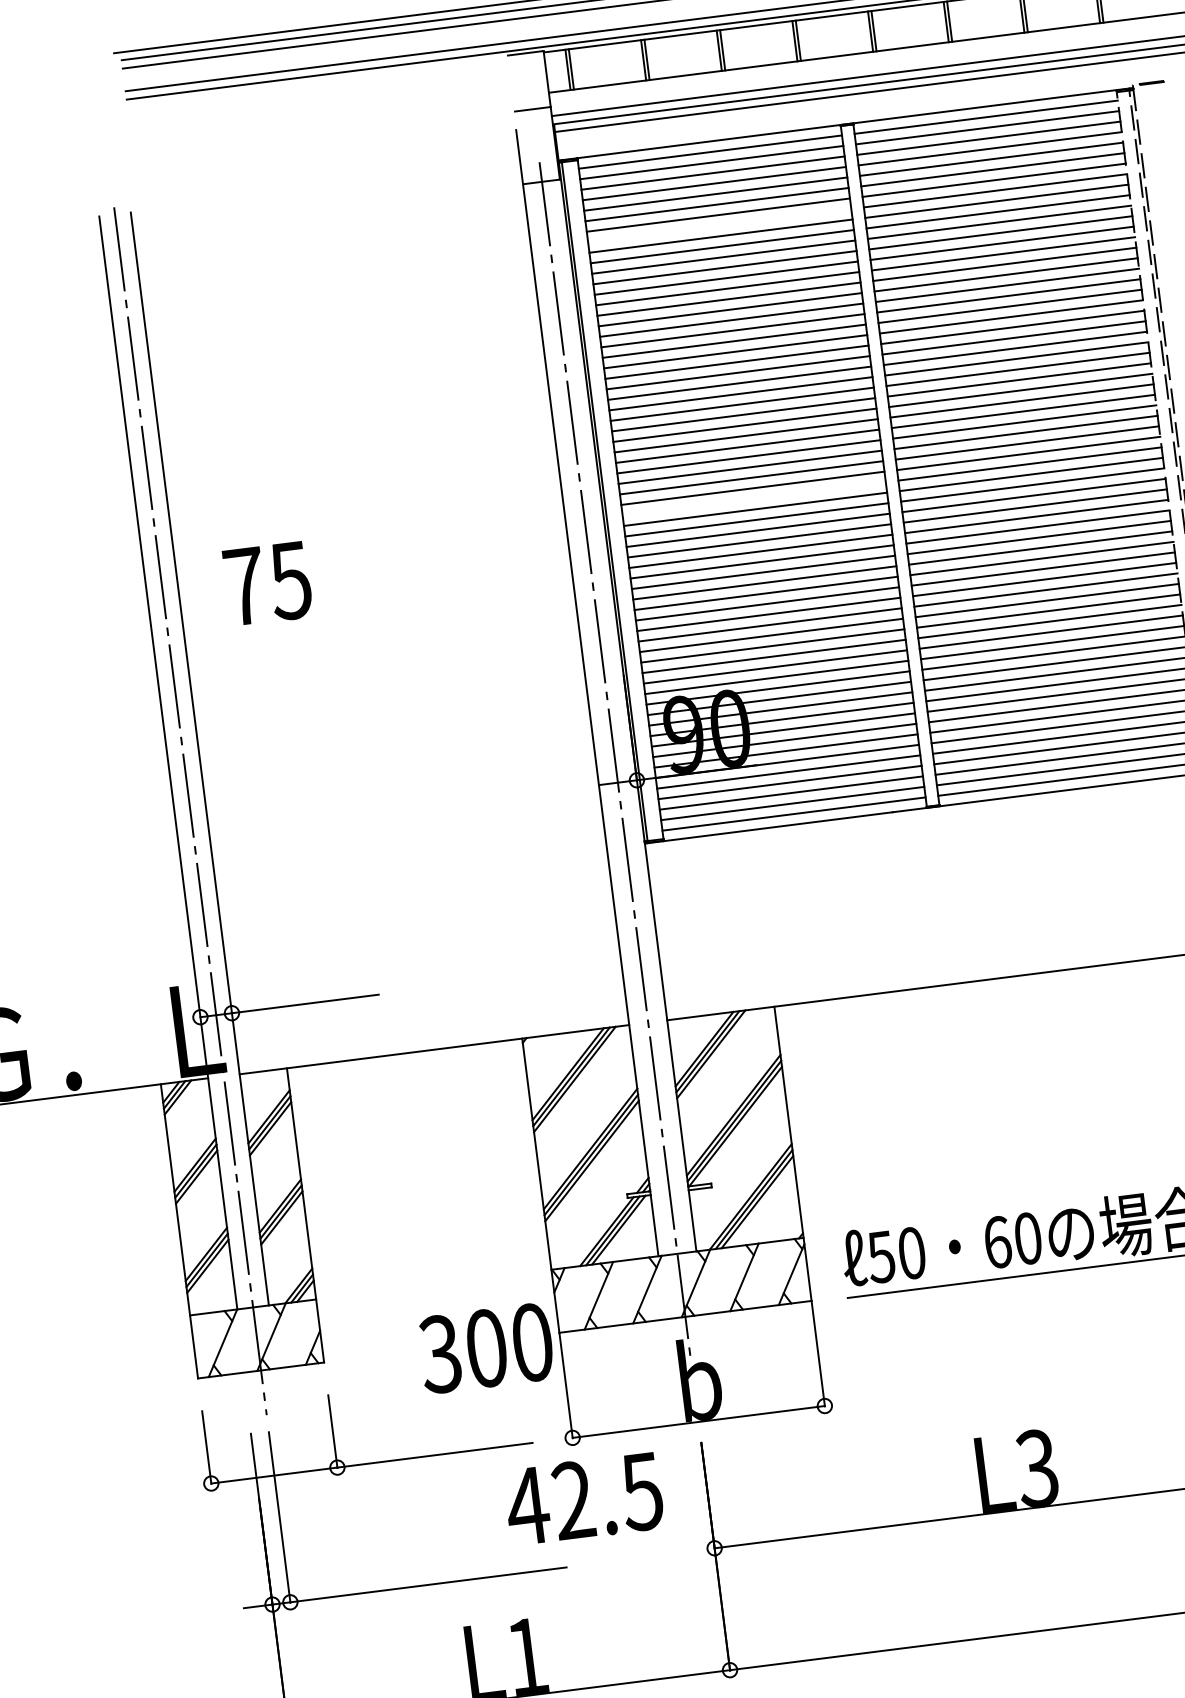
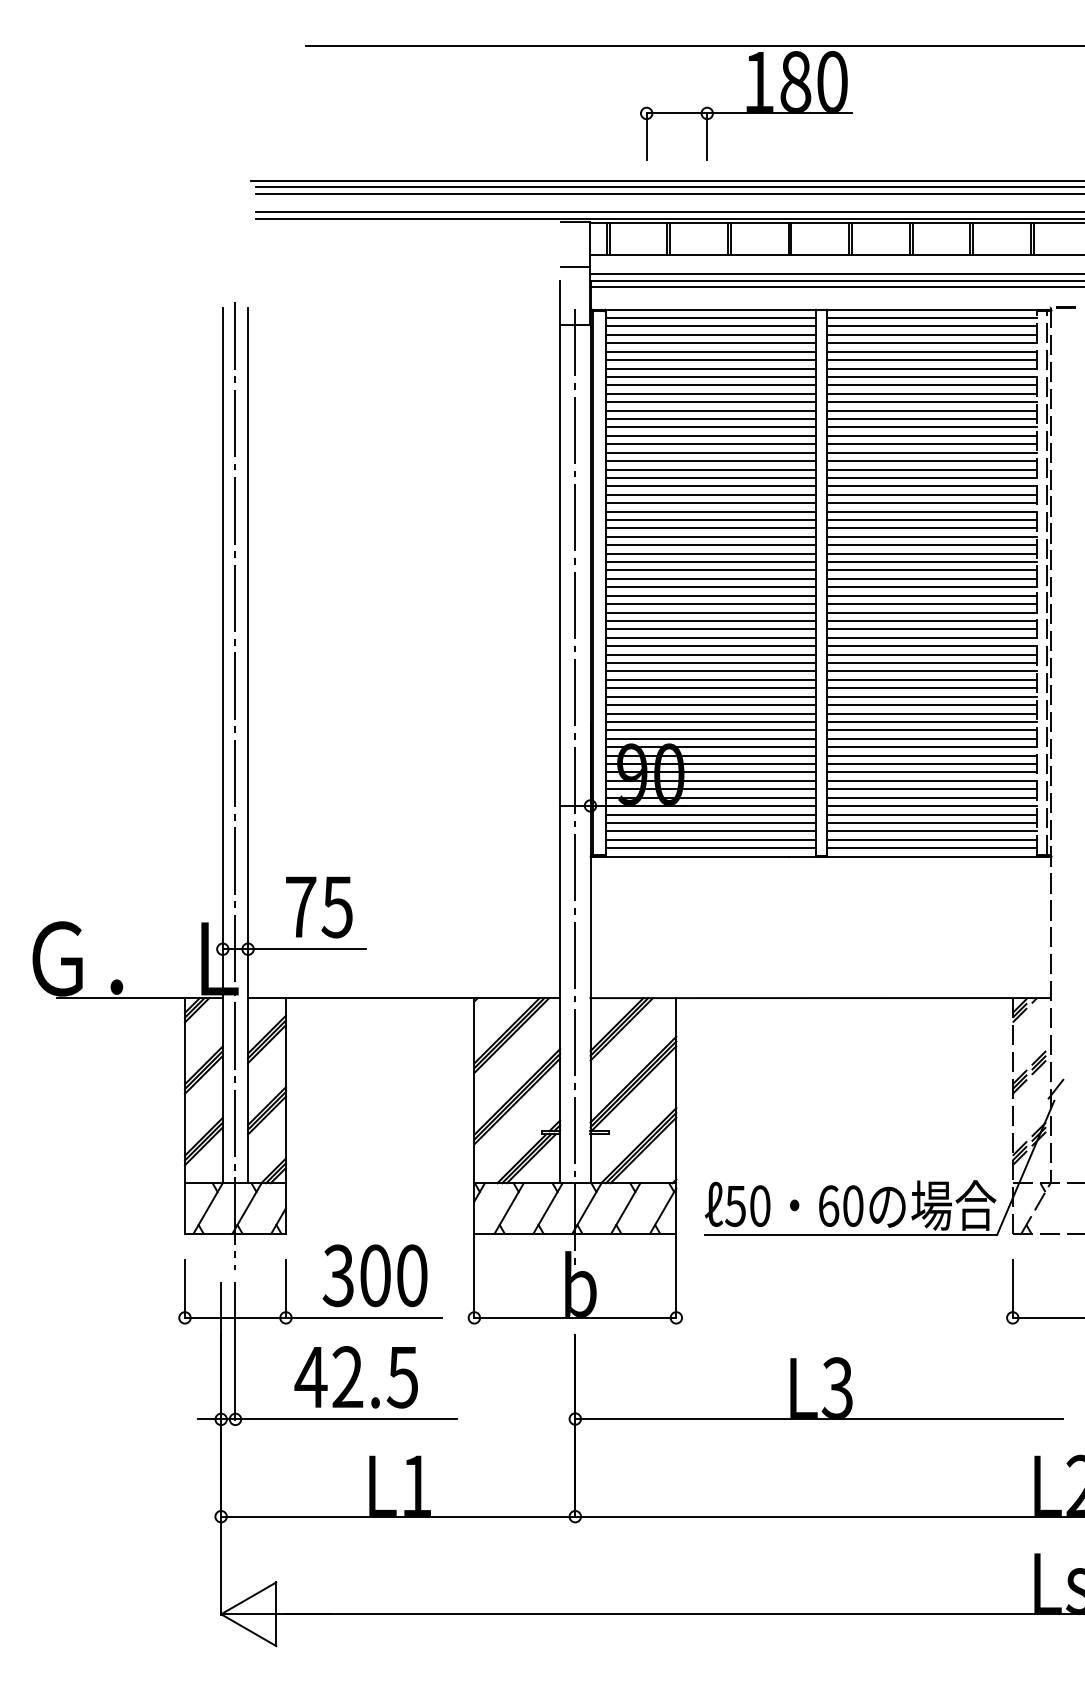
line: (719, 225) -> (710, 376), added
line: (753, 498) -> (710, 595), added
text: (268, 584) -> (319, 907), moved
text: (485, 1348) -> (374, 1275), moved
text: (583, 1499) -> (355, 1377), moved

